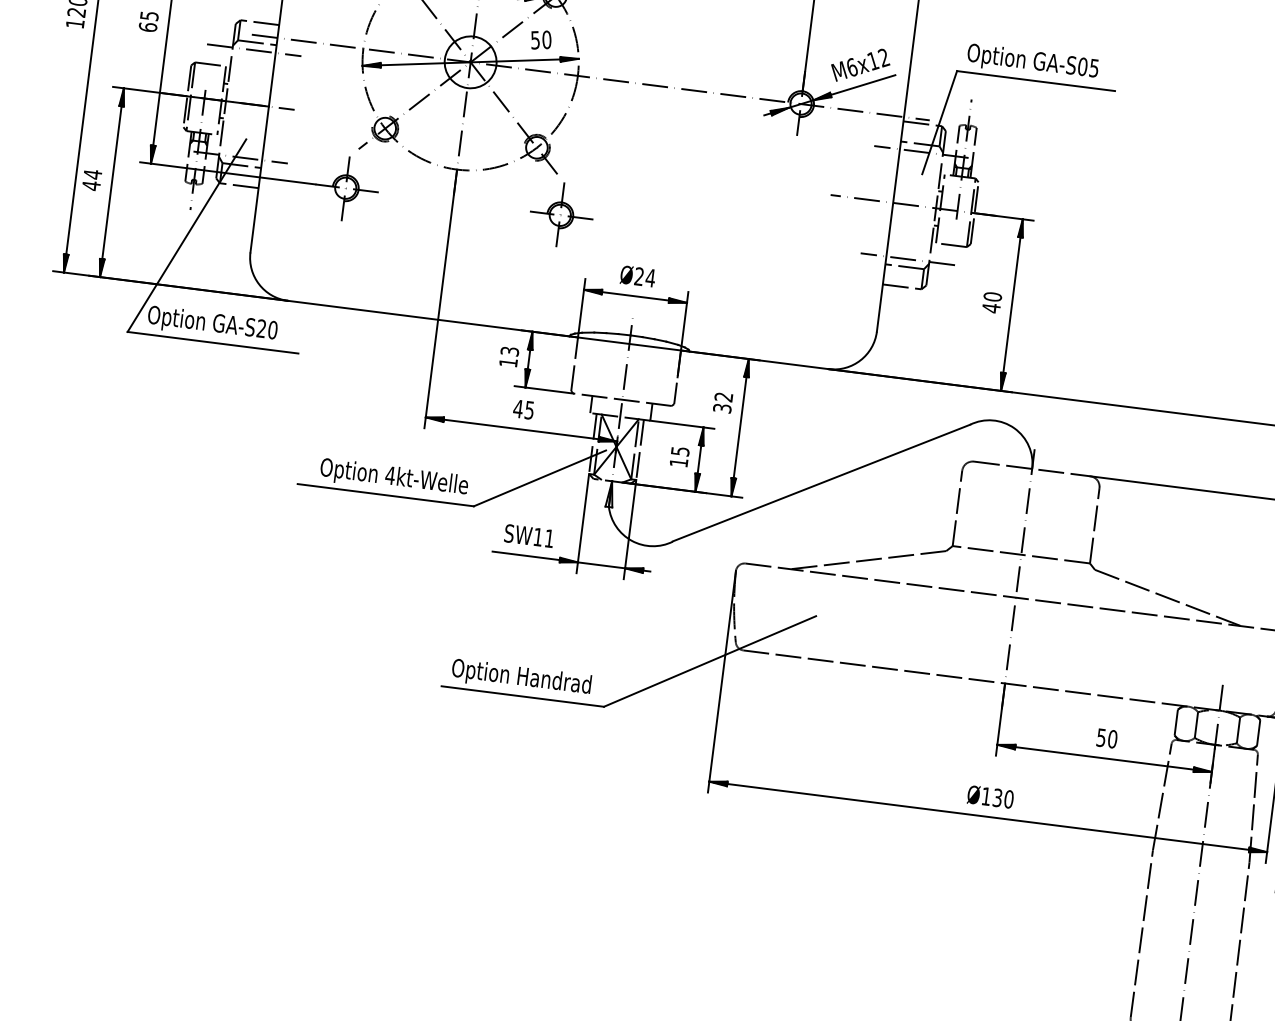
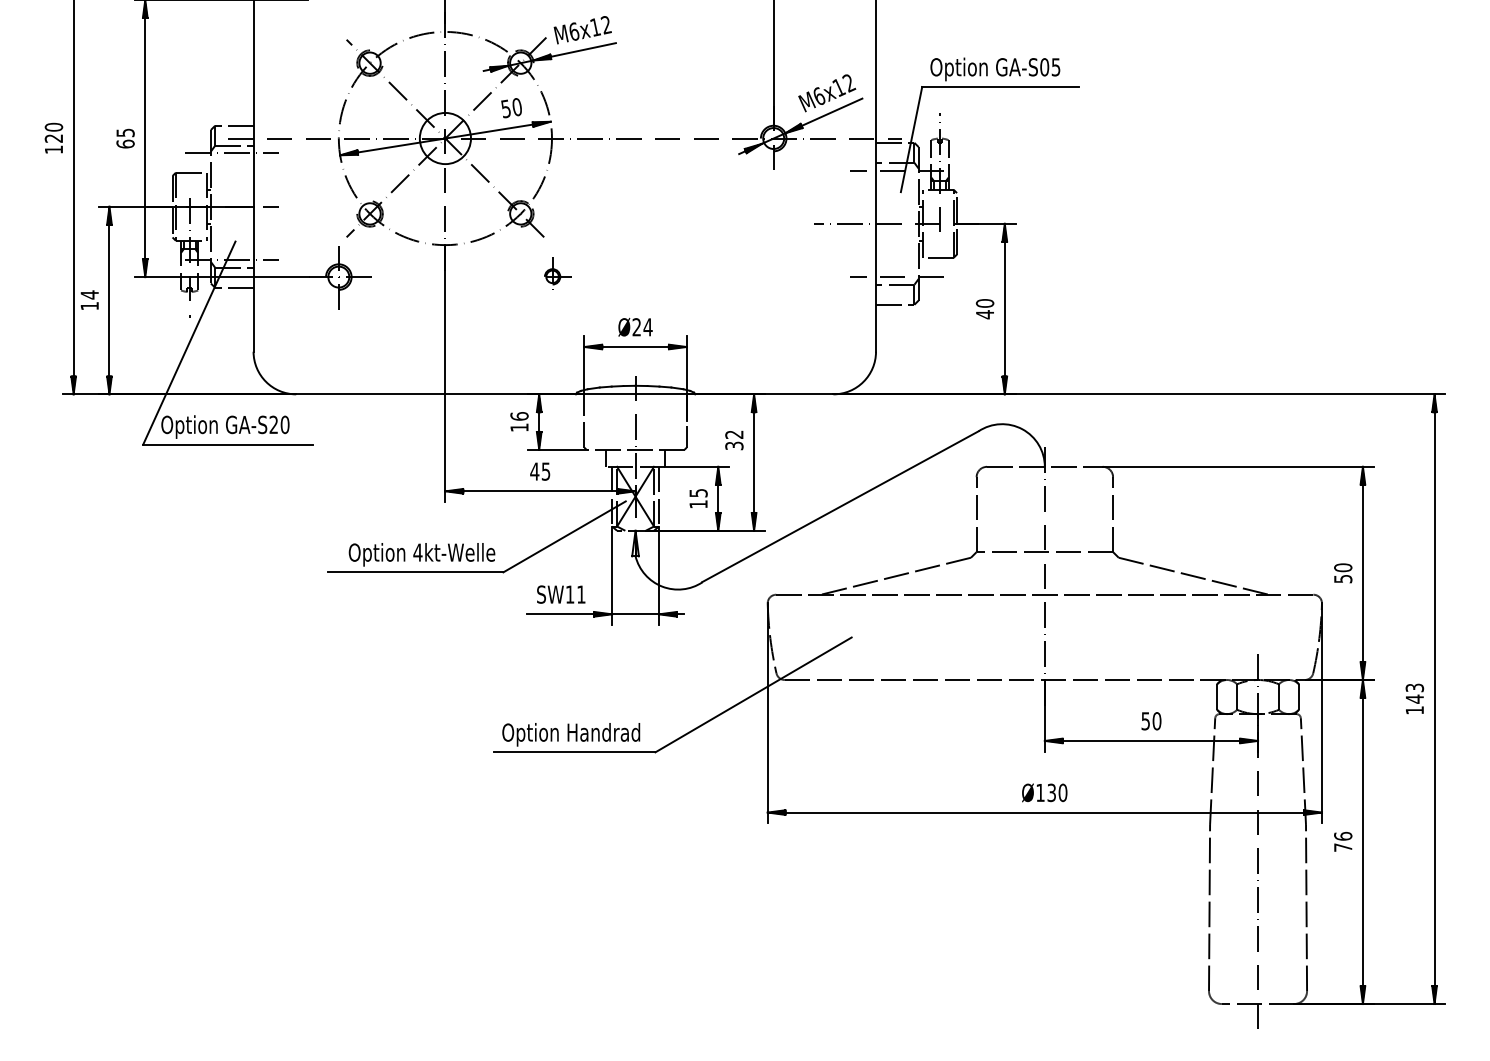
text: (91, 185) -> (89, 305), 44 -> 14
part: (561, 214) -> (553, 276), size x0.6
text: (509, 351) -> (519, 416), 13 -> 16

